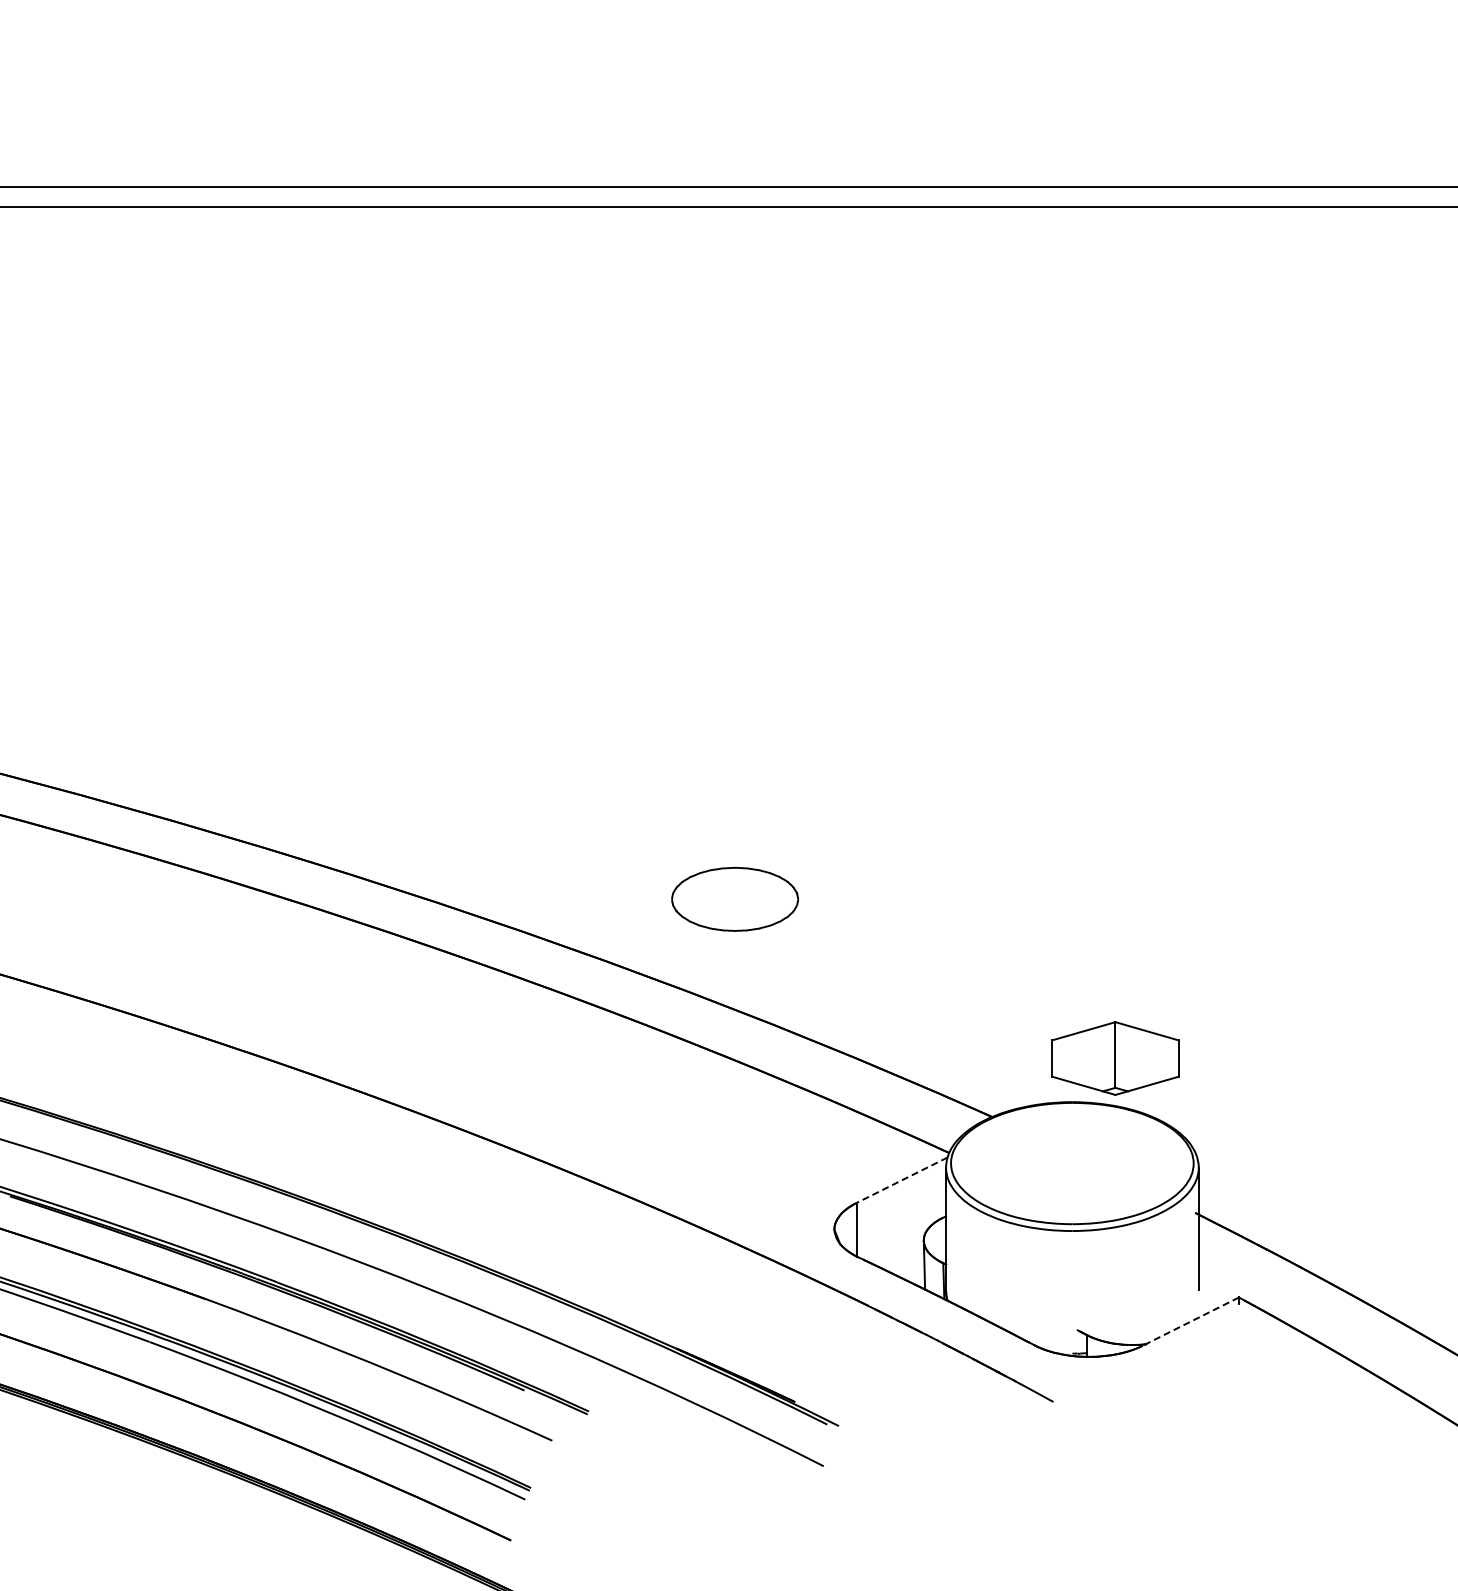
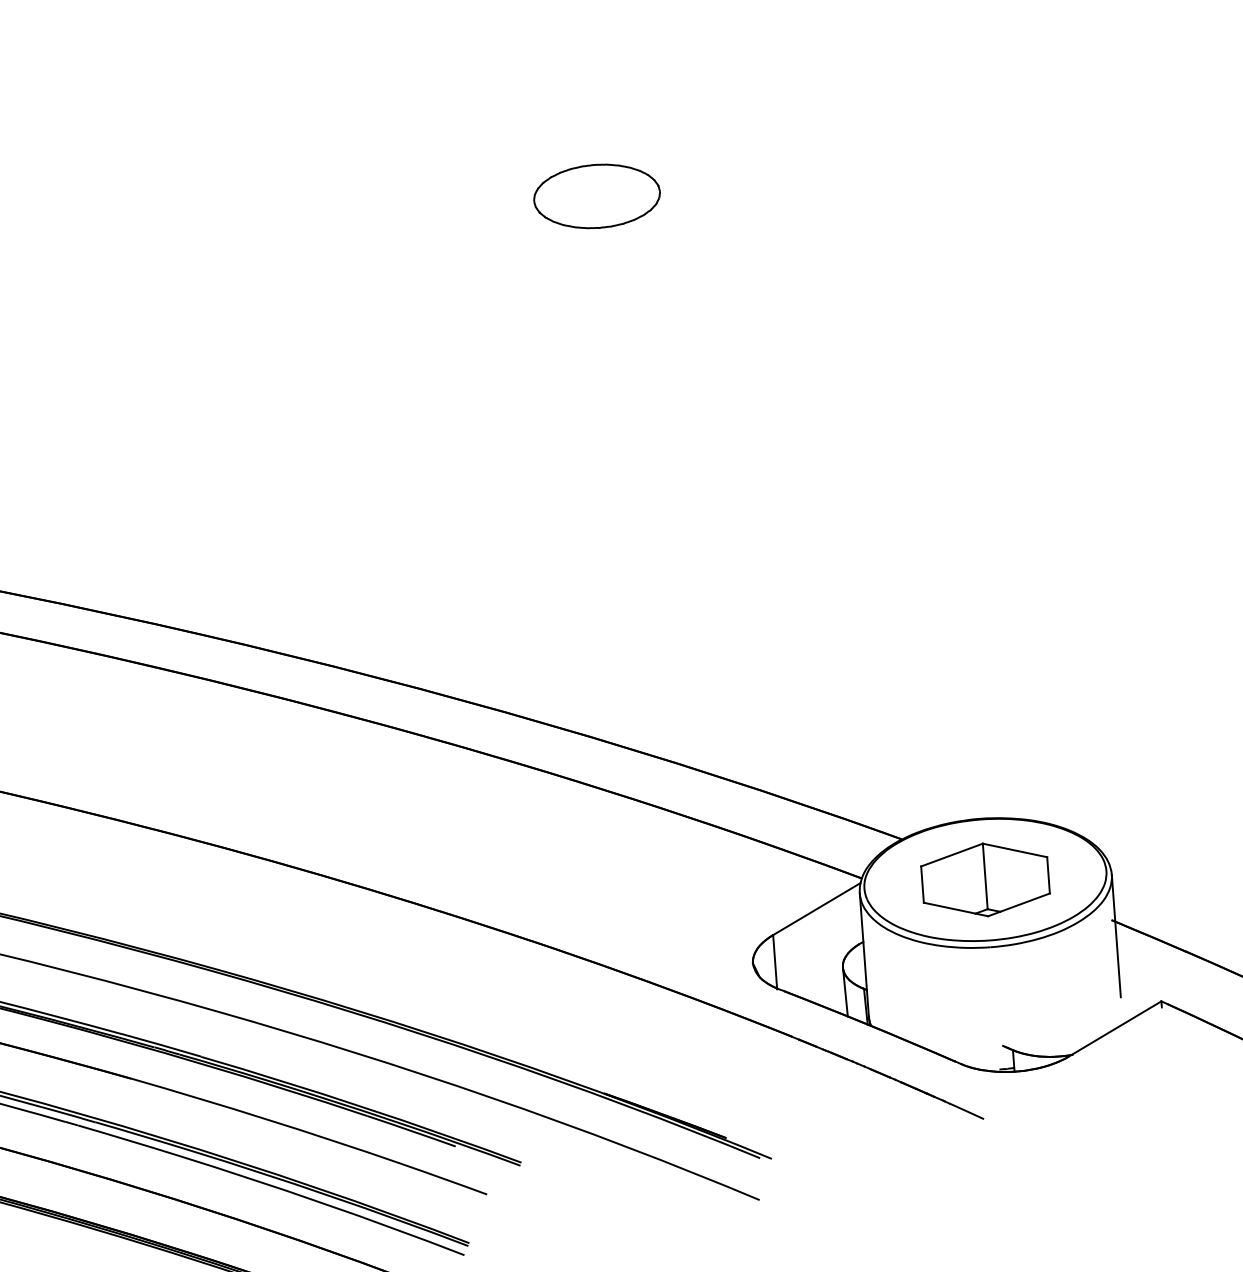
part: (735, 899) -> (597, 196), moved
part: (1115, 1058) -> (985, 879), moved
line: (902, 1180) -> (817, 909), dashed -> solid
line: (1190, 1321) -> (1114, 1028), dashed -> solid

